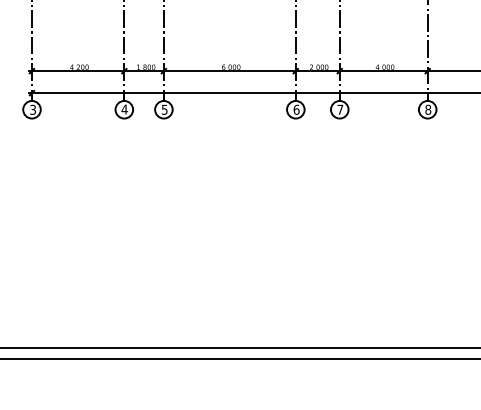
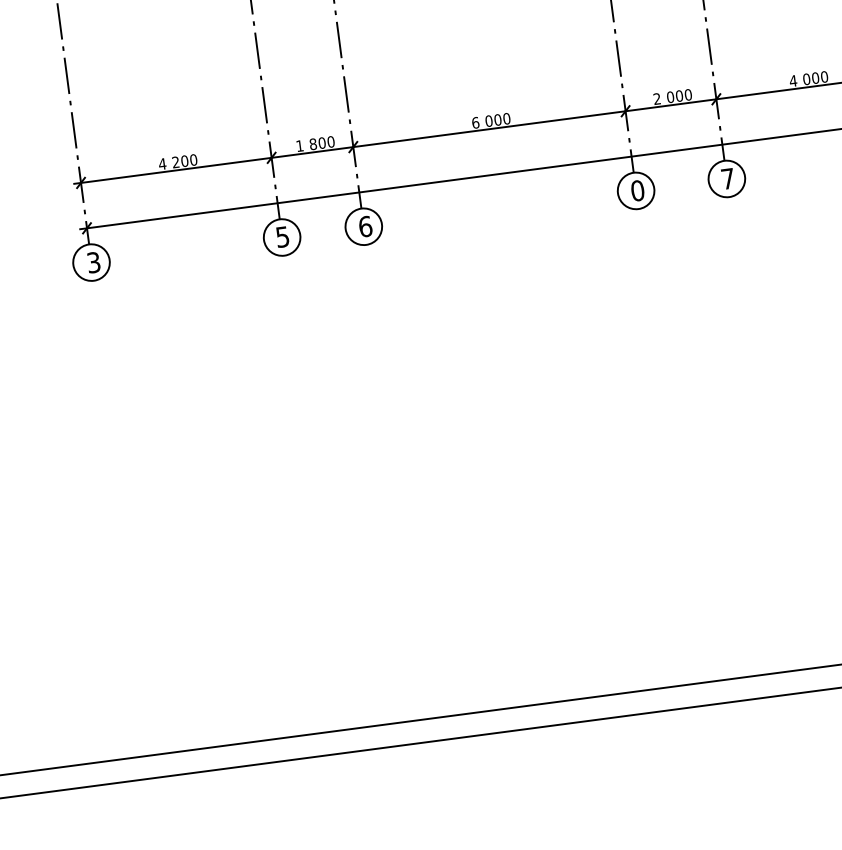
text: (124, 109) -> (282, 236), 4 -> 5
text: (164, 109) -> (364, 226), 5 -> 6
text: (296, 109) -> (637, 190), 6 -> 0

